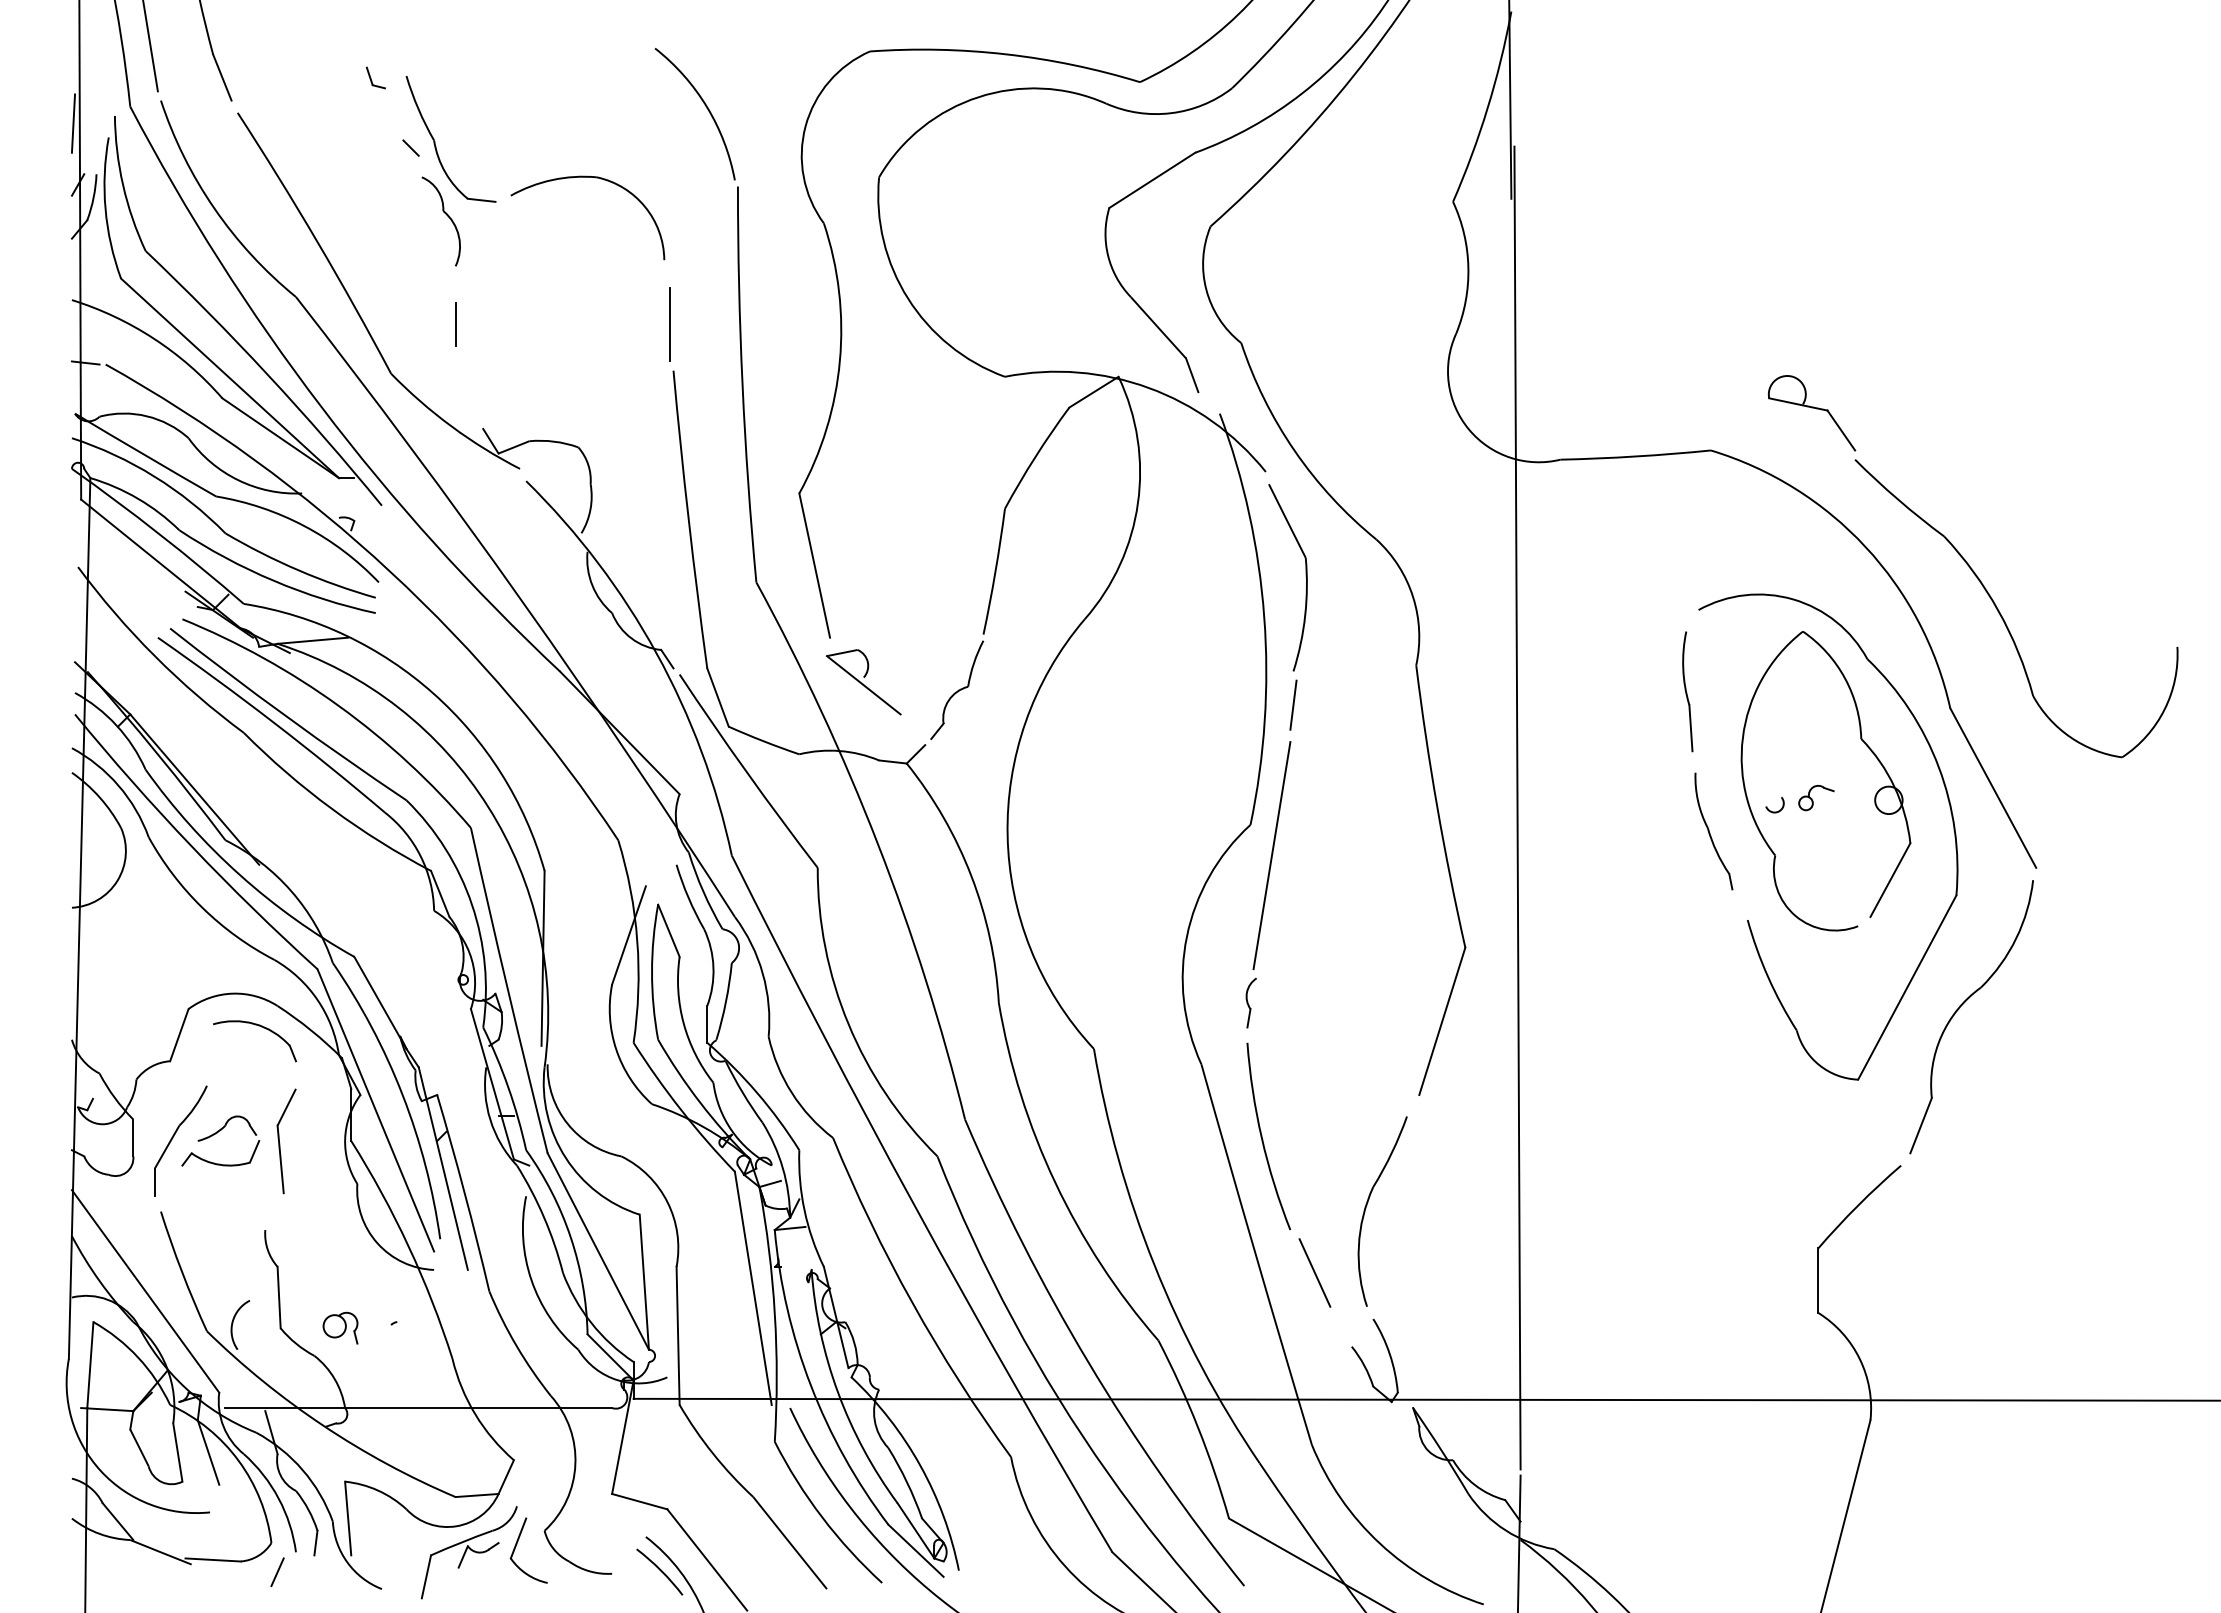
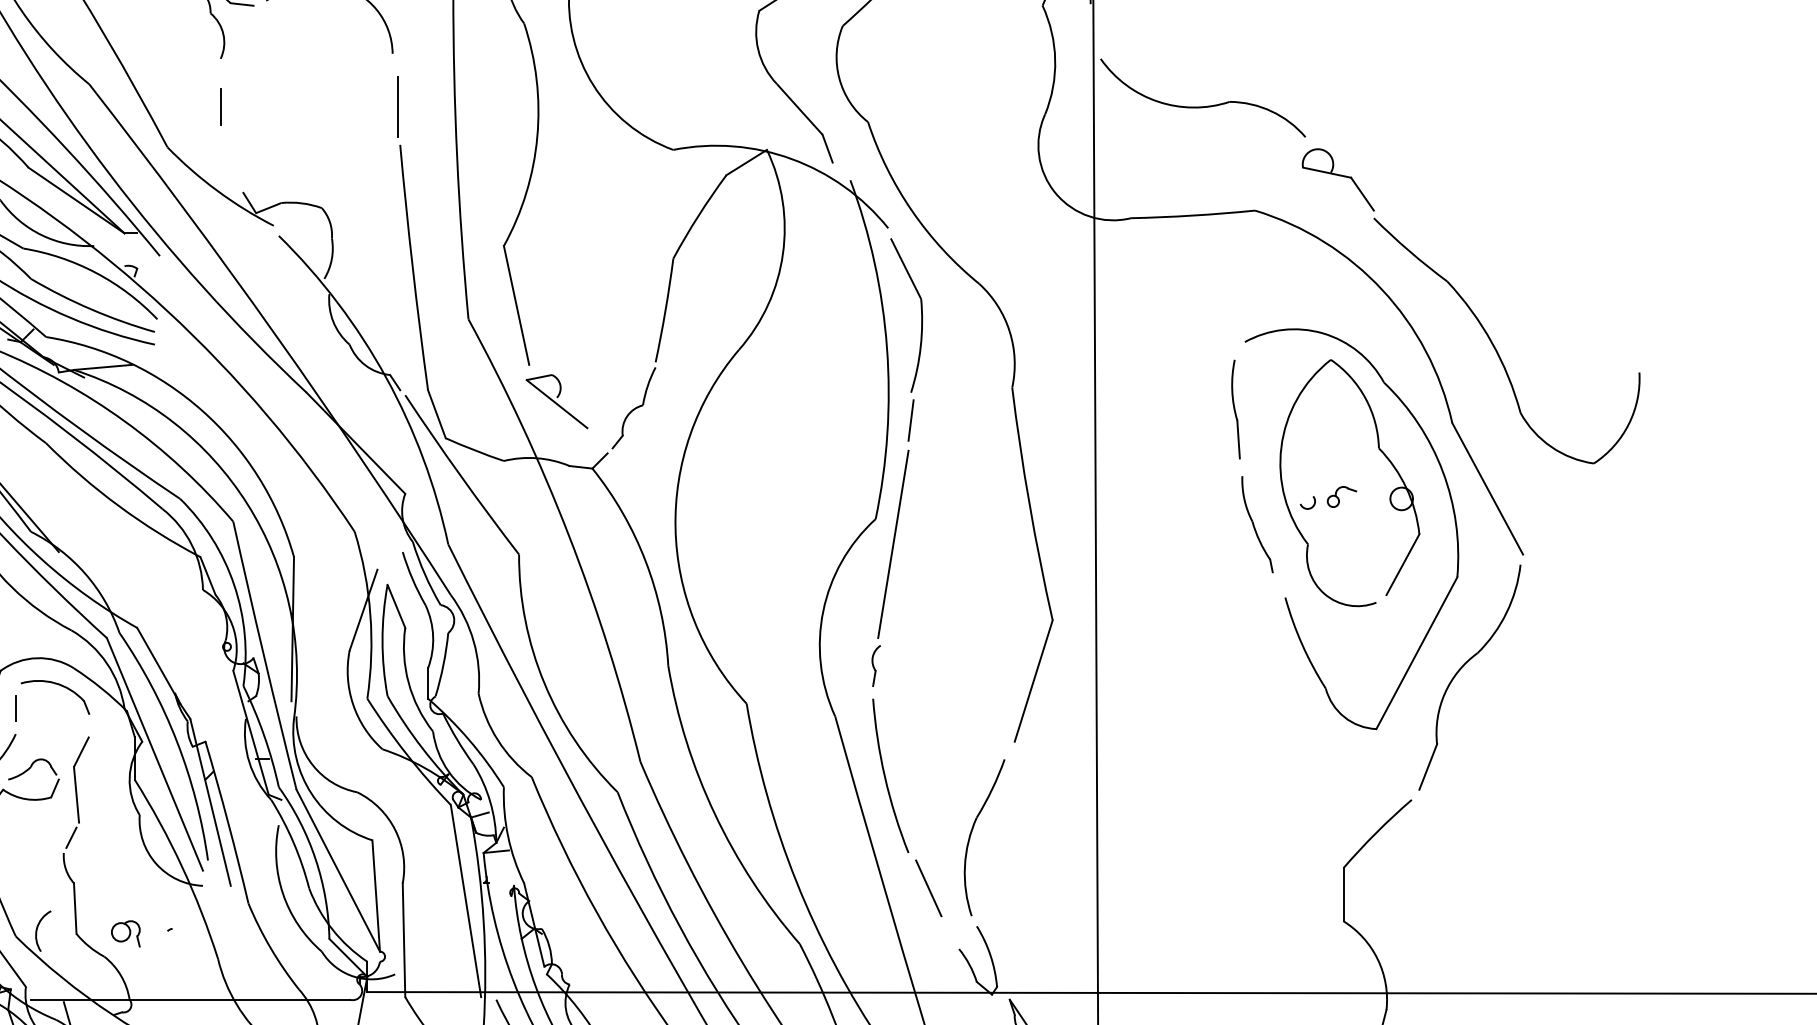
part: (1649, 323) -> (1204, 105), added
line: (207, 1054) -> (16, 708), added
line: (274, 1211) -> (71, 837), added

